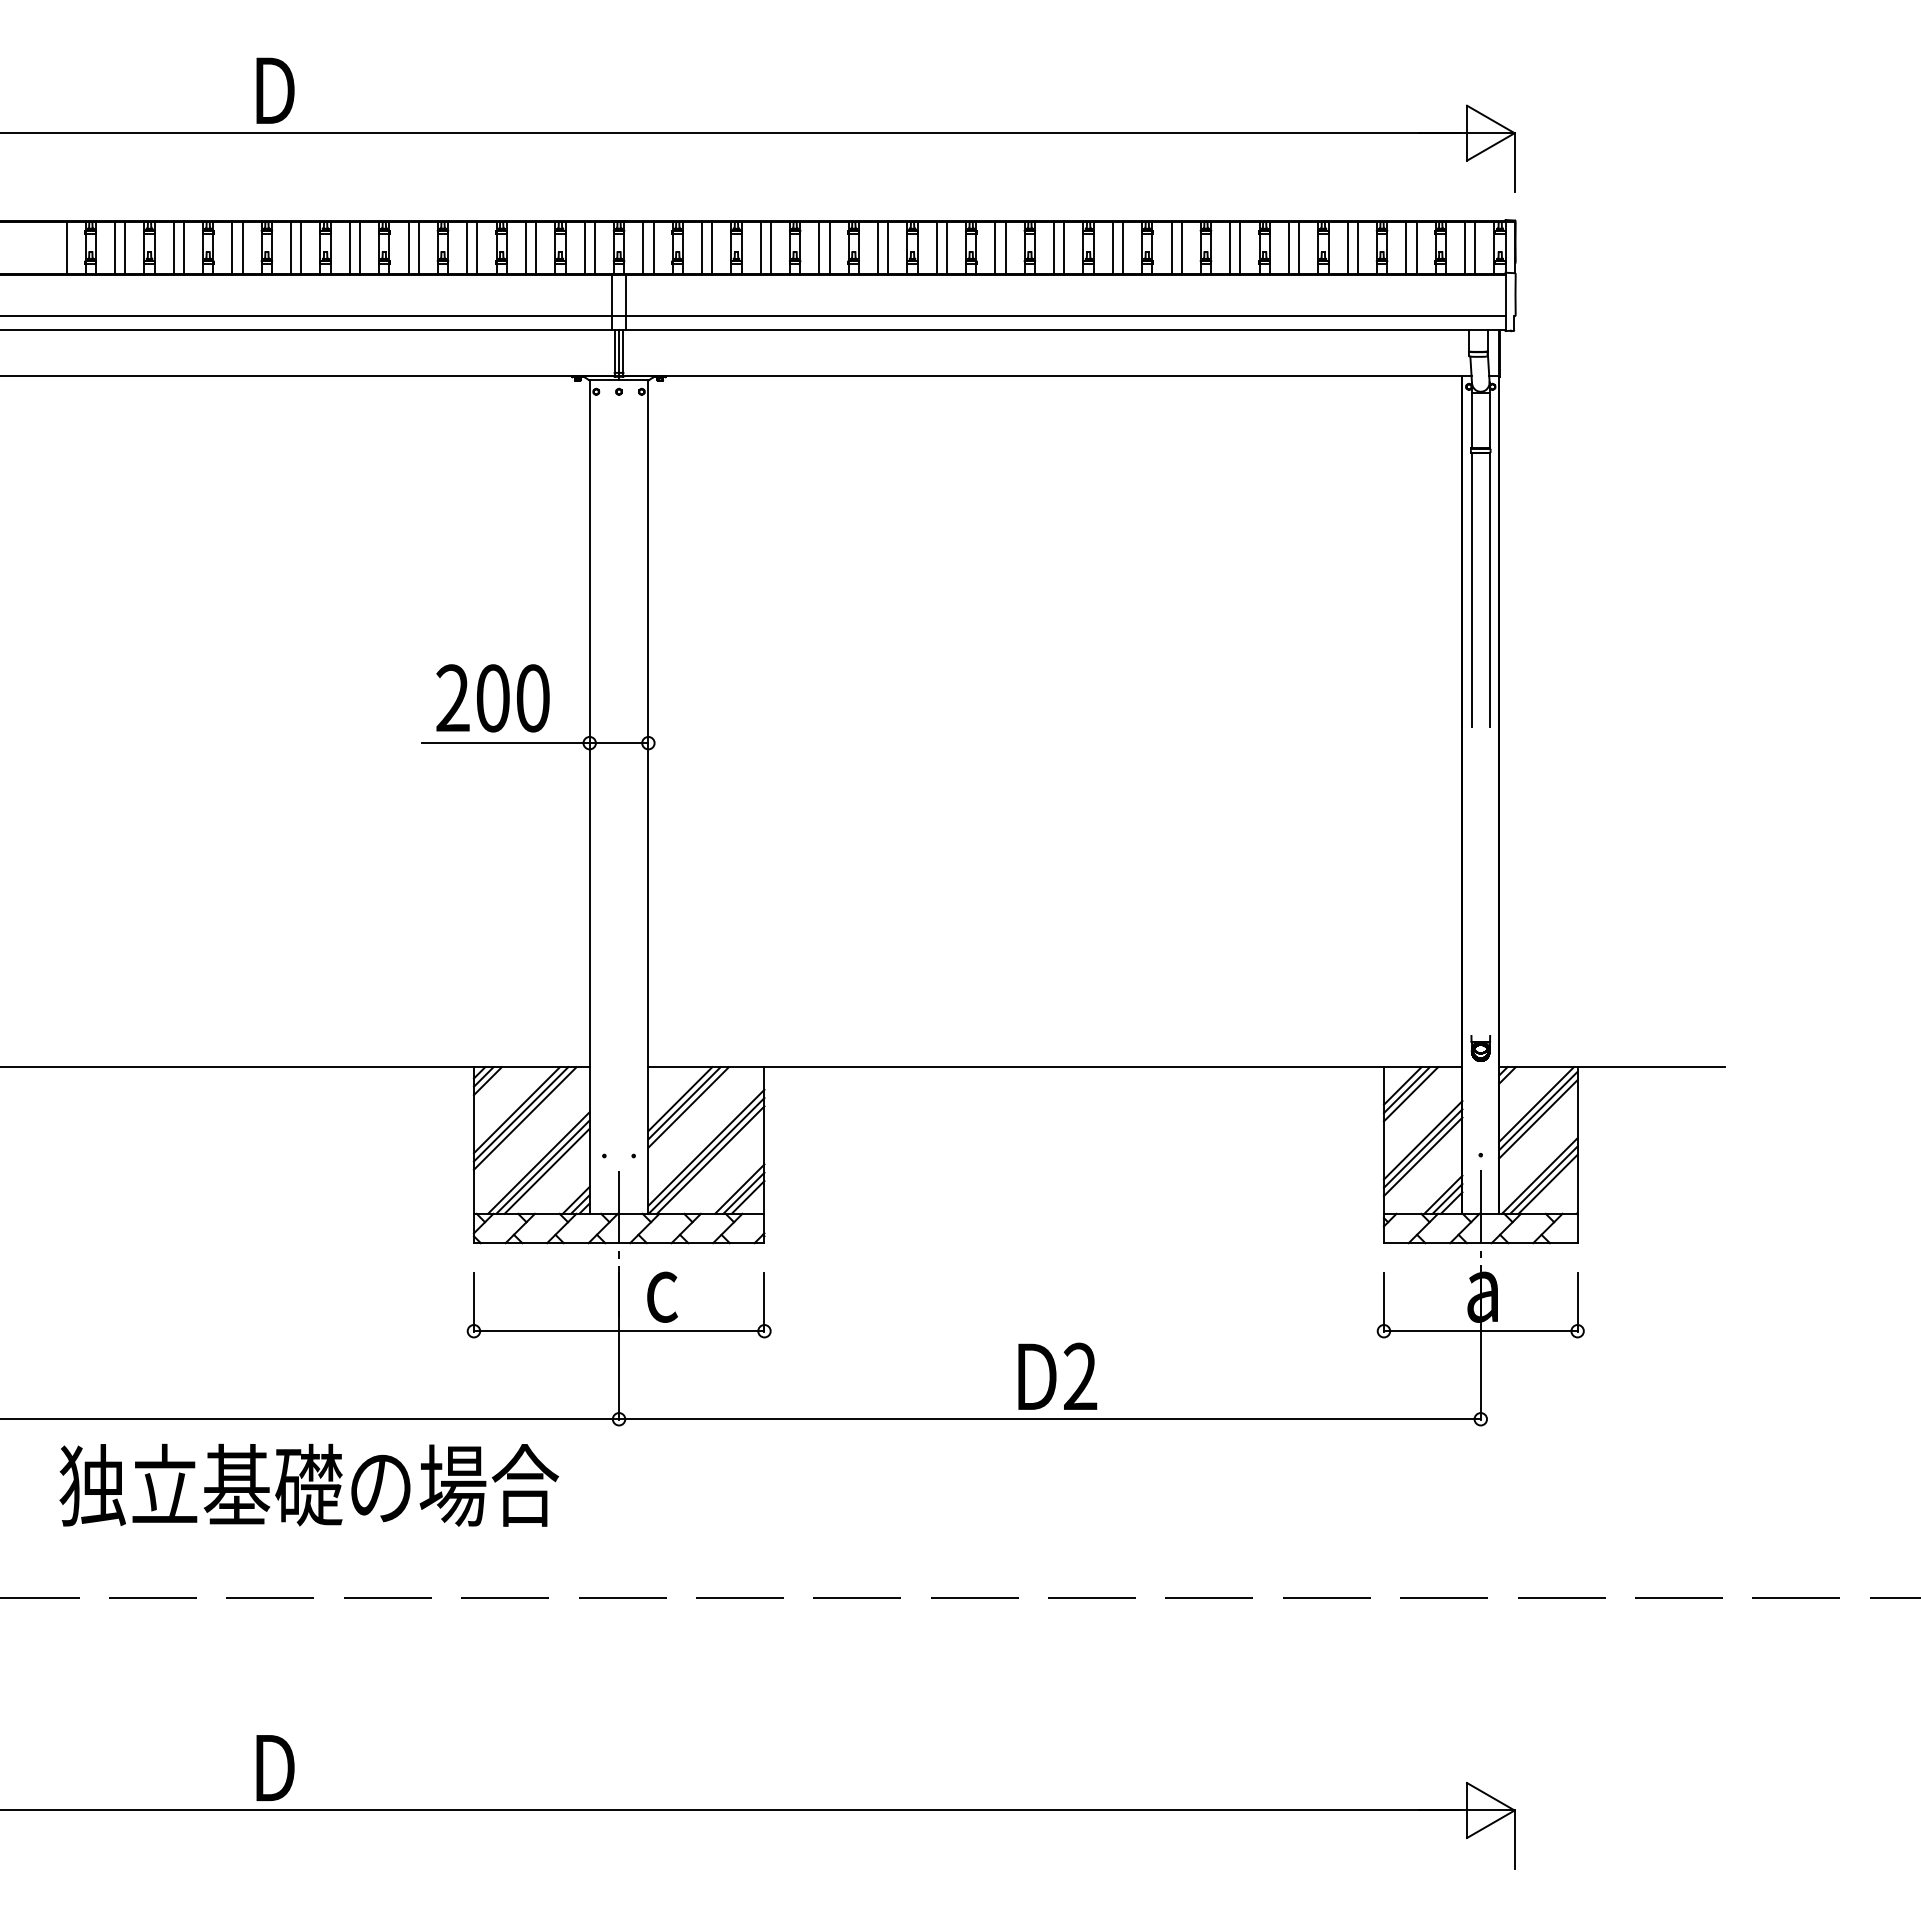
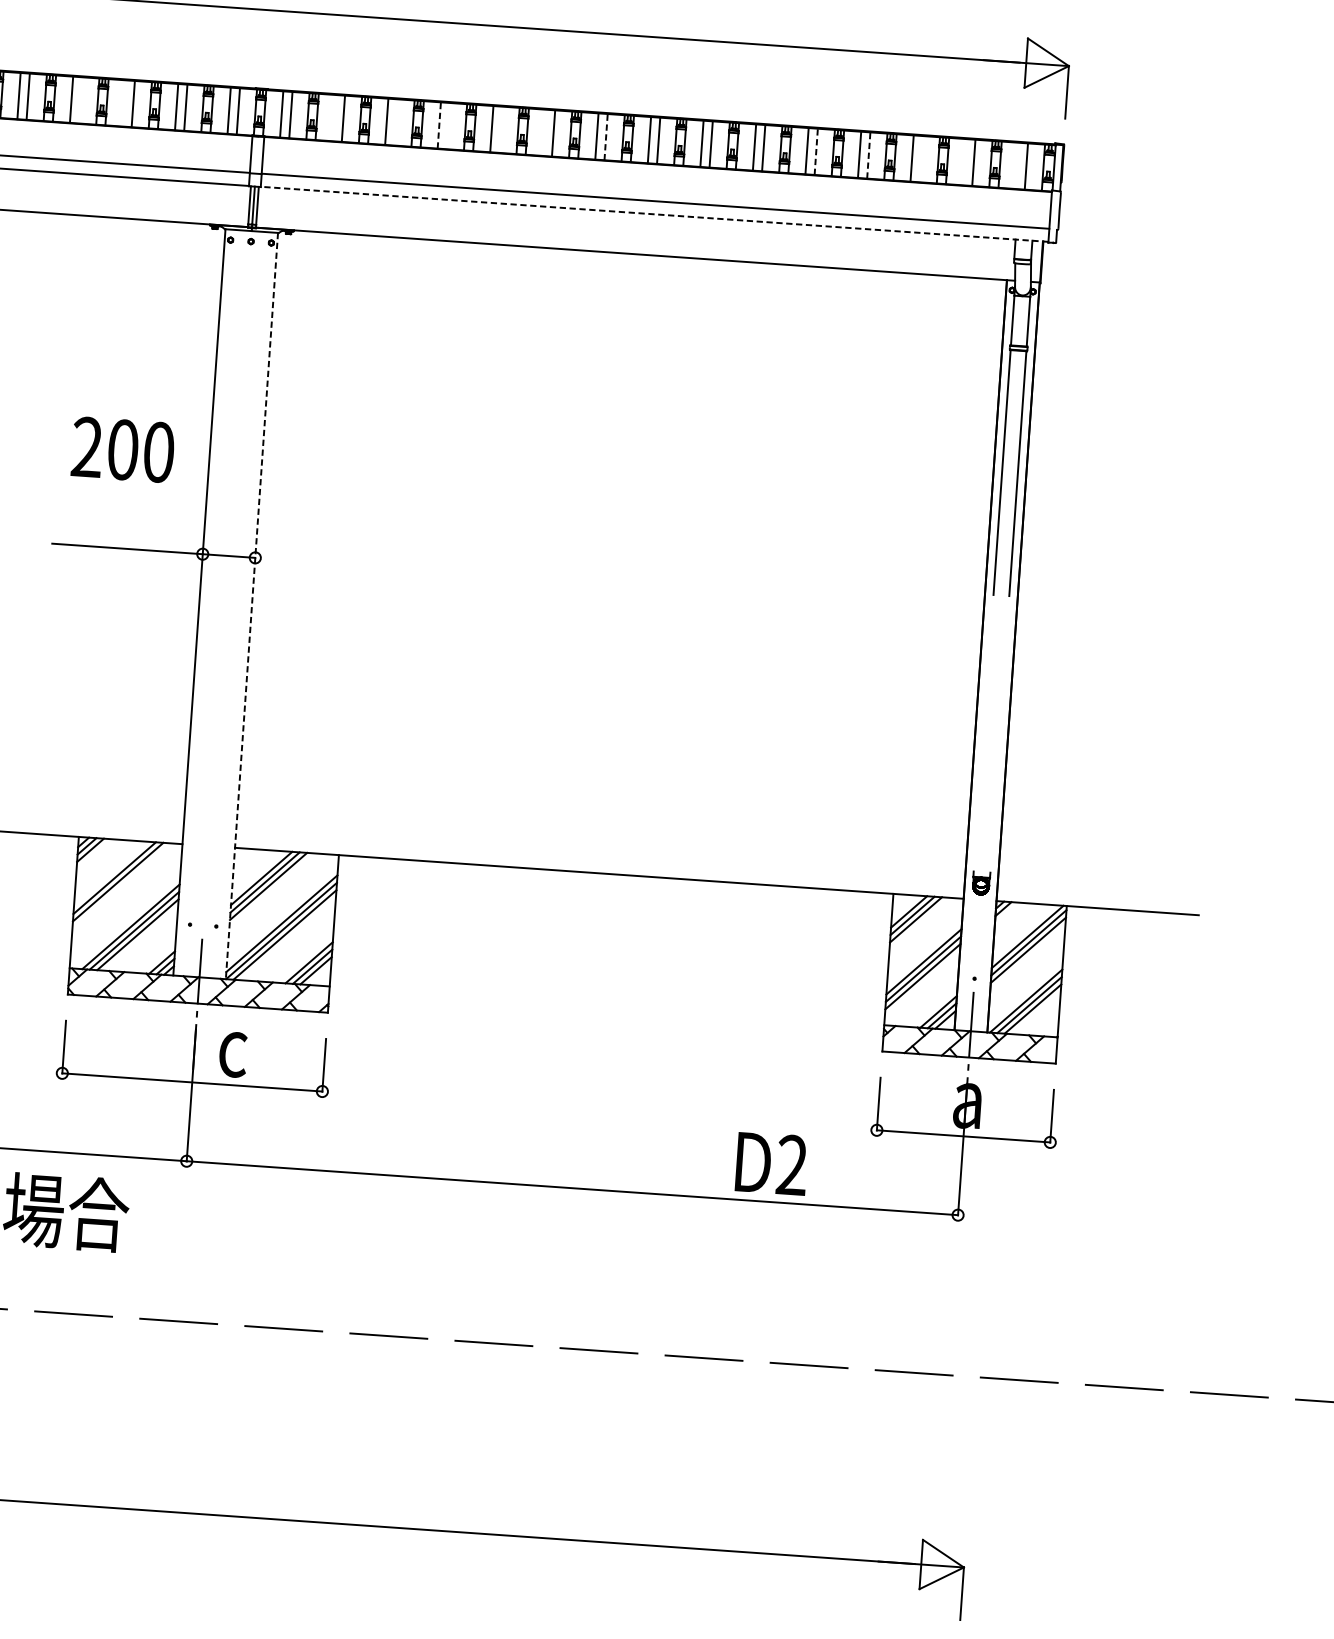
line: (418, 247) -> (80, 99), removed
line: (467, 247) -> (124, 102), removed
line: (701, 247) -> (333, 117), removed
line: (770, 247) -> (395, 121), removed
line: (829, 247) -> (448, 125), removed
line: (888, 247) -> (501, 129), removed
line: (936, 247) -> (544, 132), removed
line: (1357, 247) -> (921, 158), removed
line: (1406, 247) -> (964, 161), removed
line: (1464, 247) -> (1016, 165), removed
line: (819, 248) -> (439, 125), solid -> dashed
line: (1005, 248) -> (605, 137), solid -> dashed
line: (1240, 248) -> (816, 152), solid -> dashed
line: (1299, 248) -> (869, 155), solid -> dashed
line: (1065, 330) -> (654, 214), solid -> dashed
text: (492, 698) -> (122, 449), moved
line: (648, 796) -> (252, 605), solid -> dashed
line: (524, 1118) -> (120, 886), removed
text: (1057, 1375) -> (771, 1162), moved

